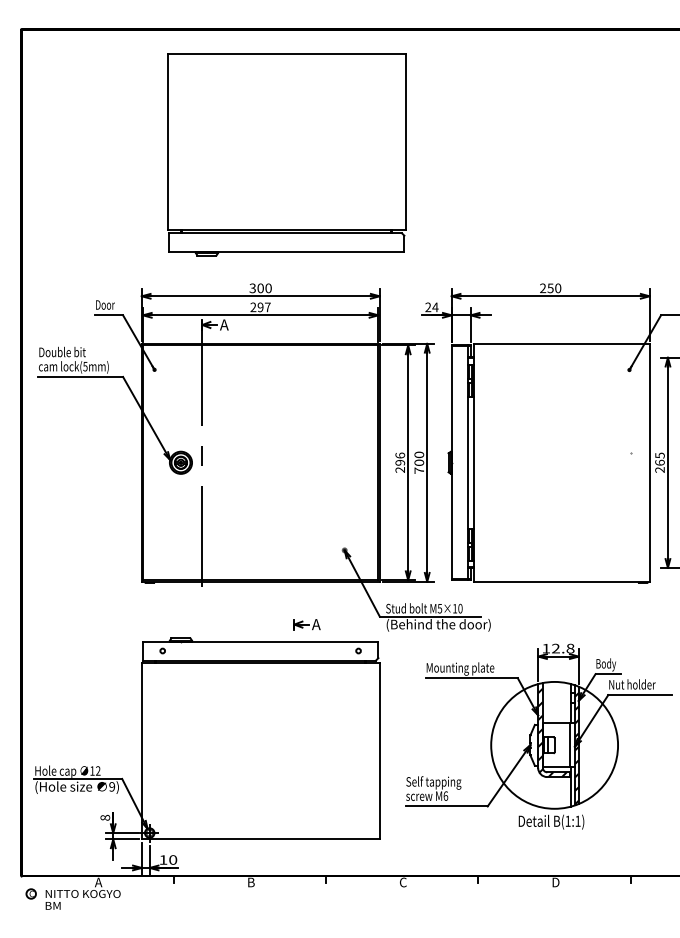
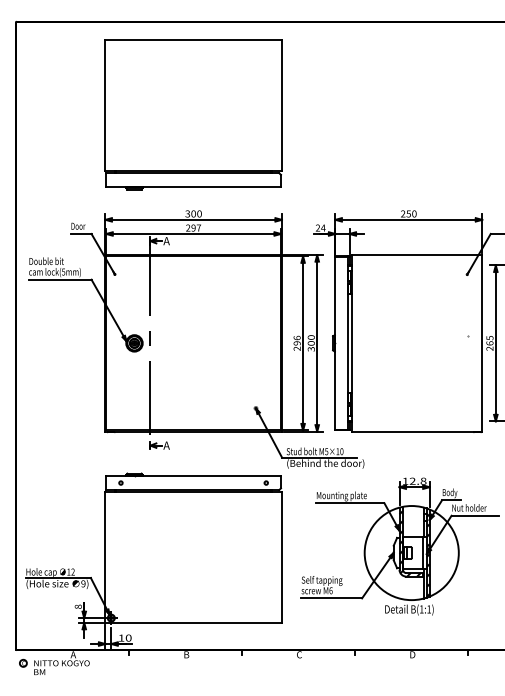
part: (286, 154) -> (193, 114), moved
text: (419, 470) -> (311, 349), 700 -> 300
part: (306, 624) -> (159, 445), moved

